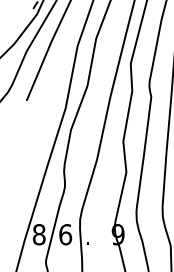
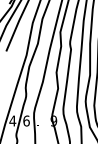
text: (38, 233) -> (12, 120), 8 -> 4

